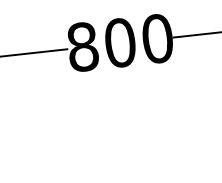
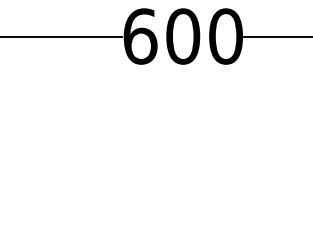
text: (83, 46) -> (140, 36), 800 -> 600

